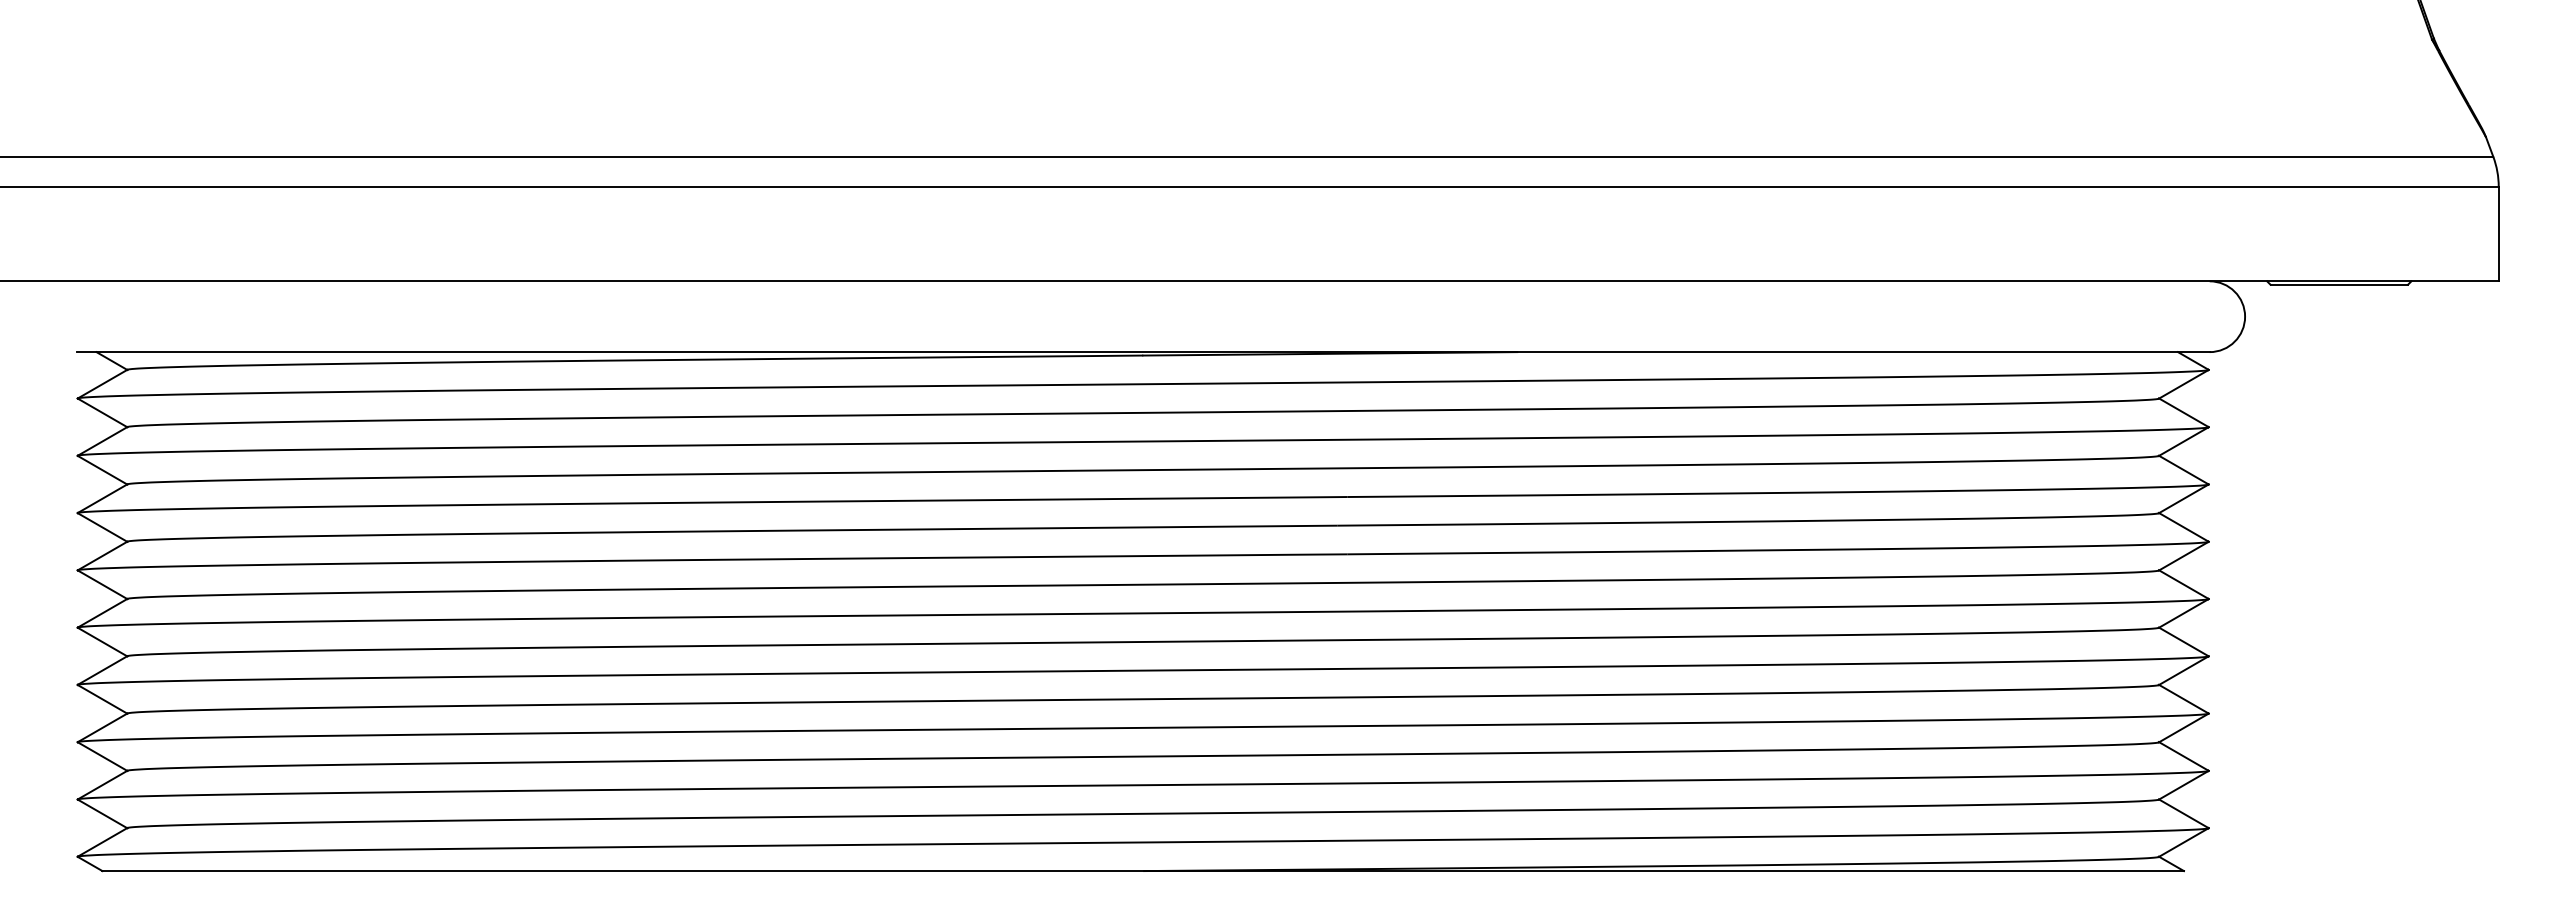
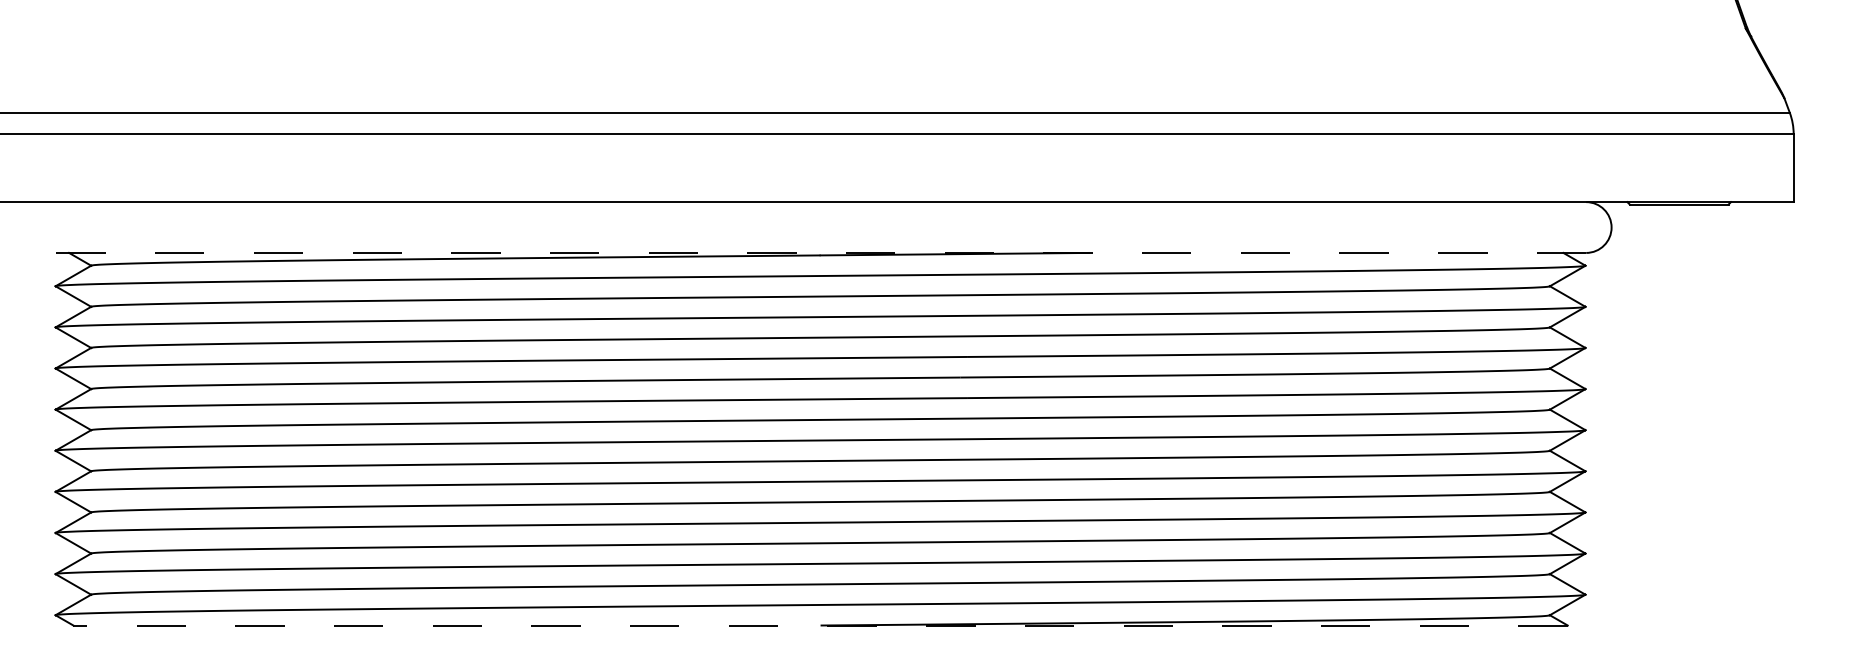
line: (1142, 352) -> (820, 253), solid -> dashed
line: (1143, 871) -> (820, 625), solid -> dashed

